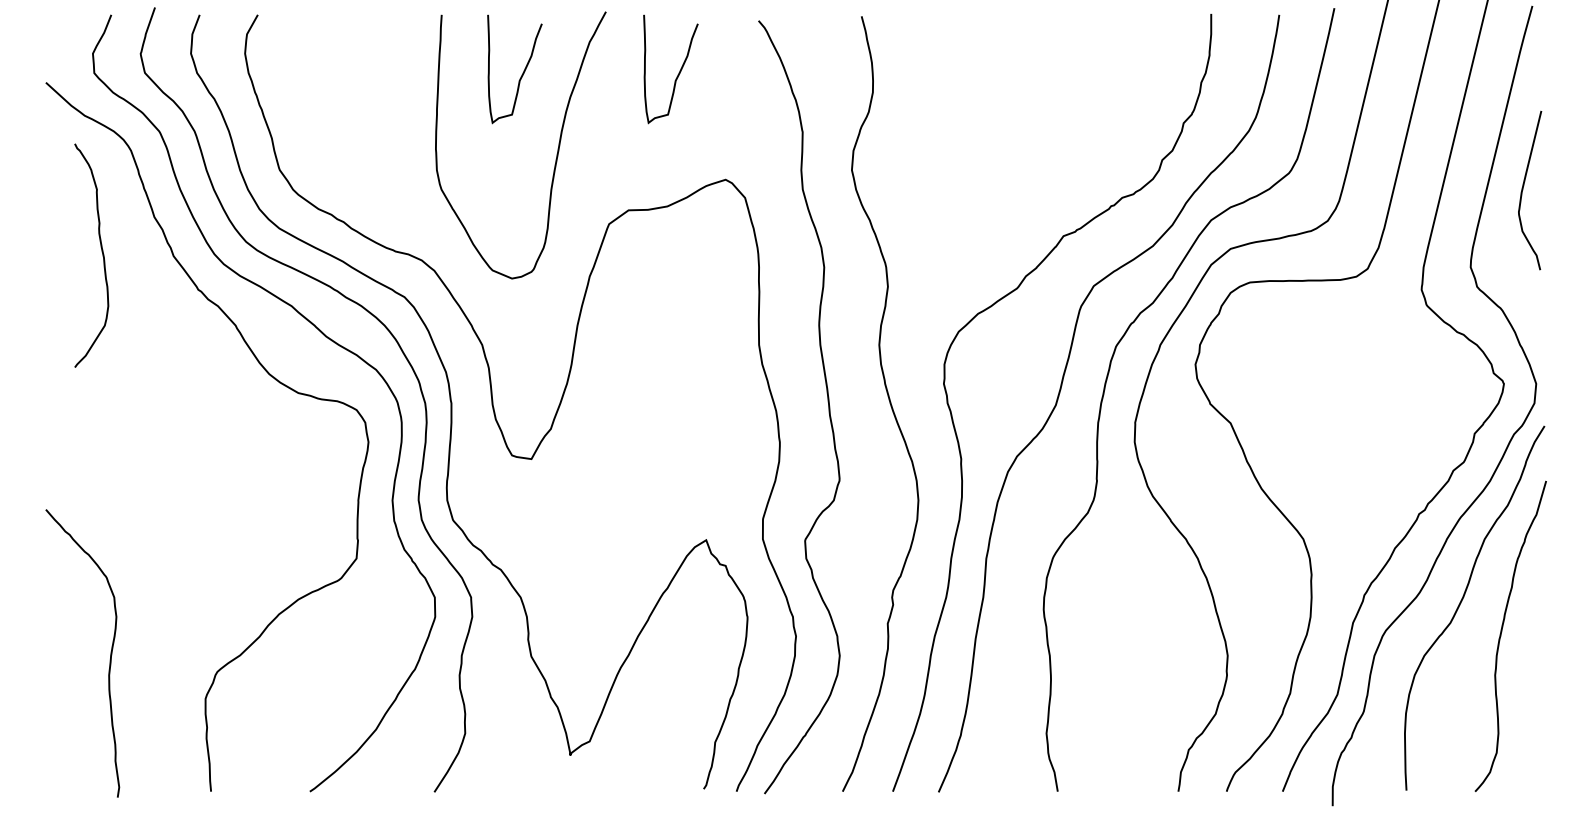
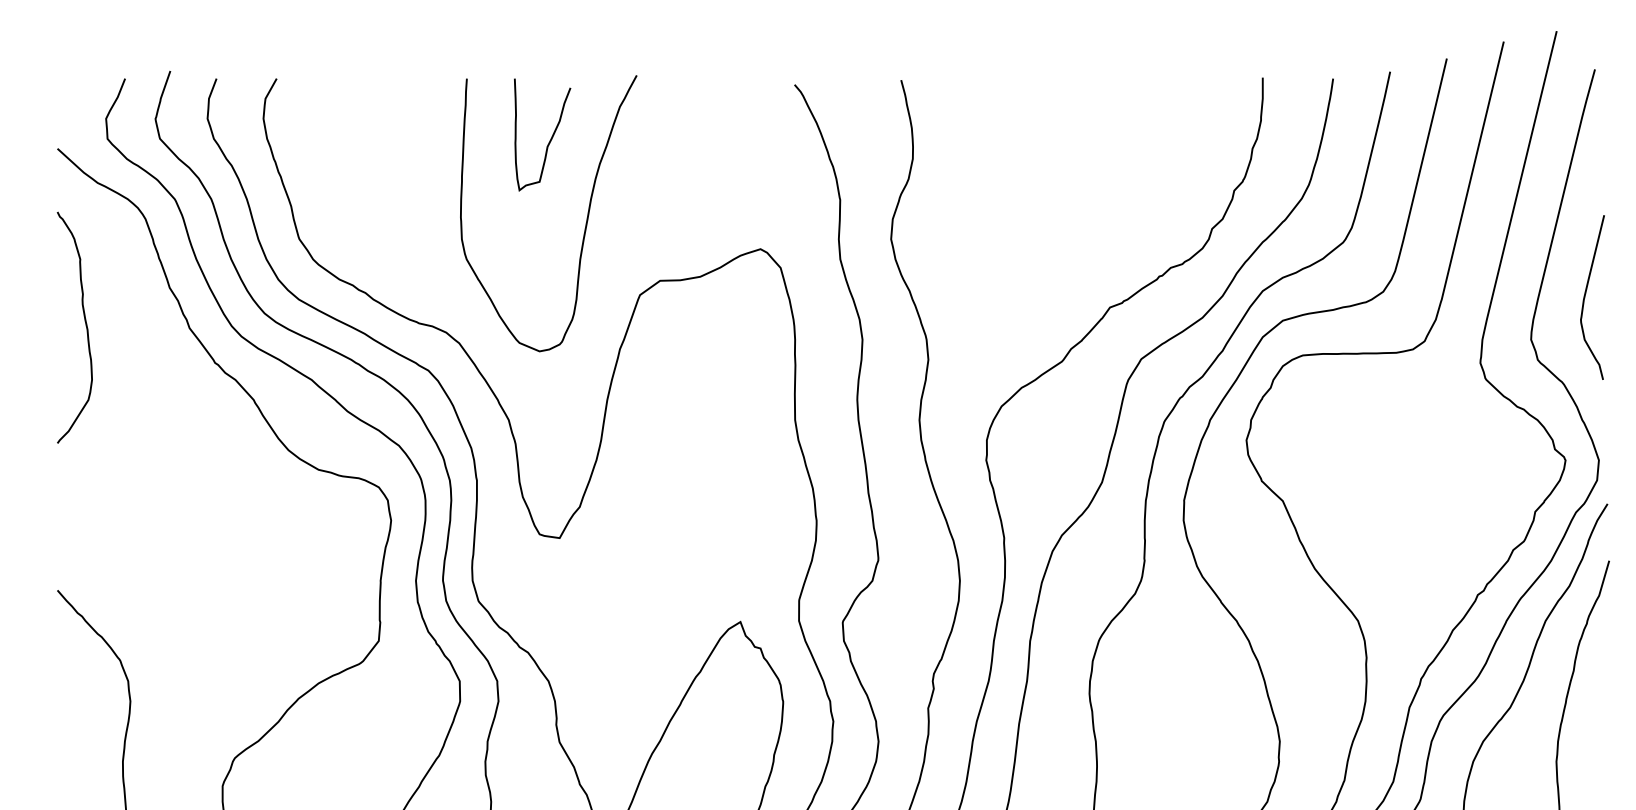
curve: (678, 72) -> (711, 138), removed
curve: (1523, 190) -> (1585, 297), moved
curve: (101, 252) -> (84, 324), moved

